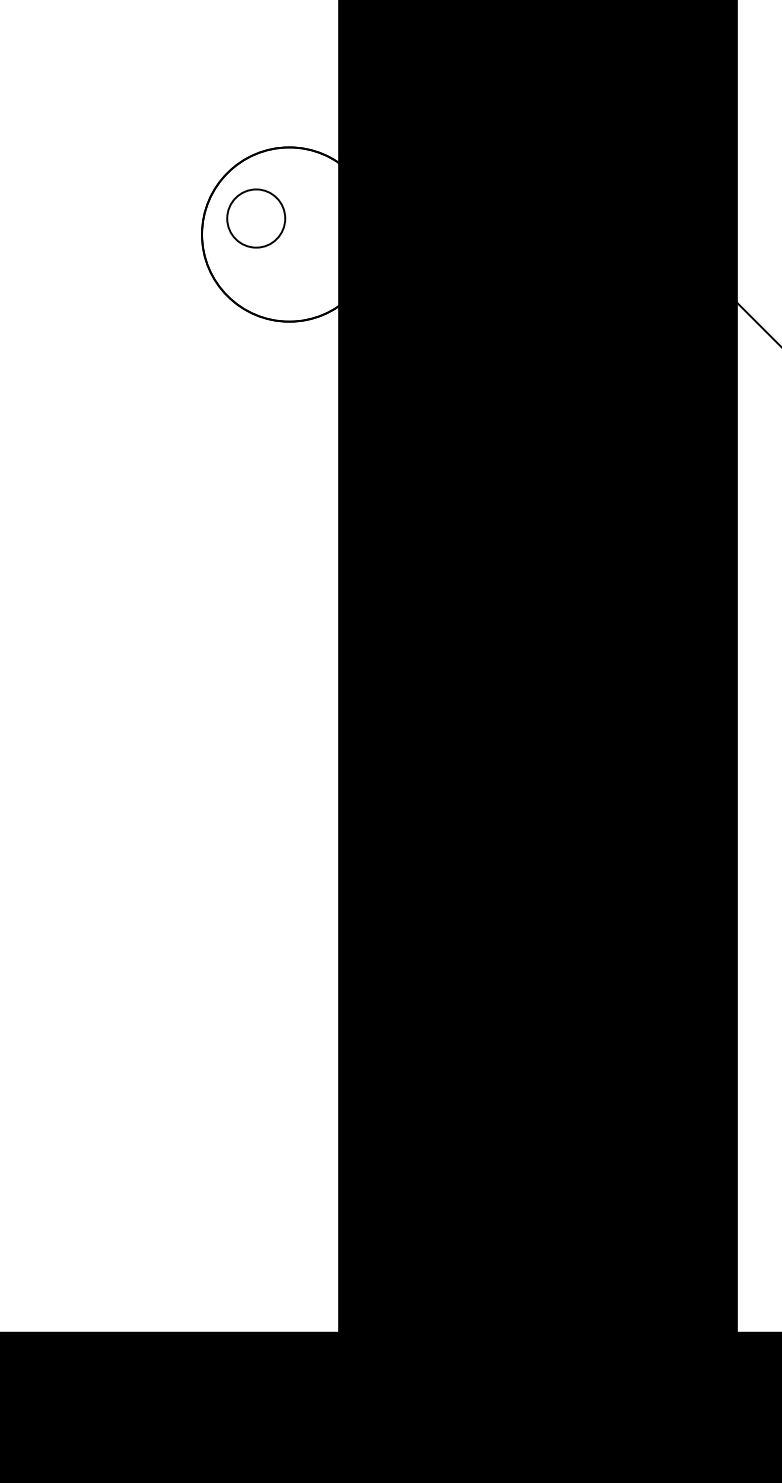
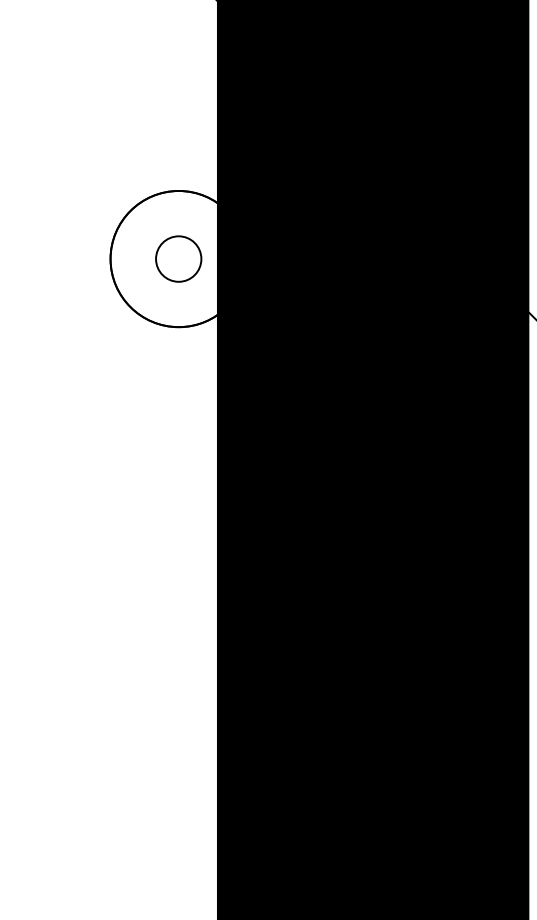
part: (256, 218) -> (178, 259), moved

